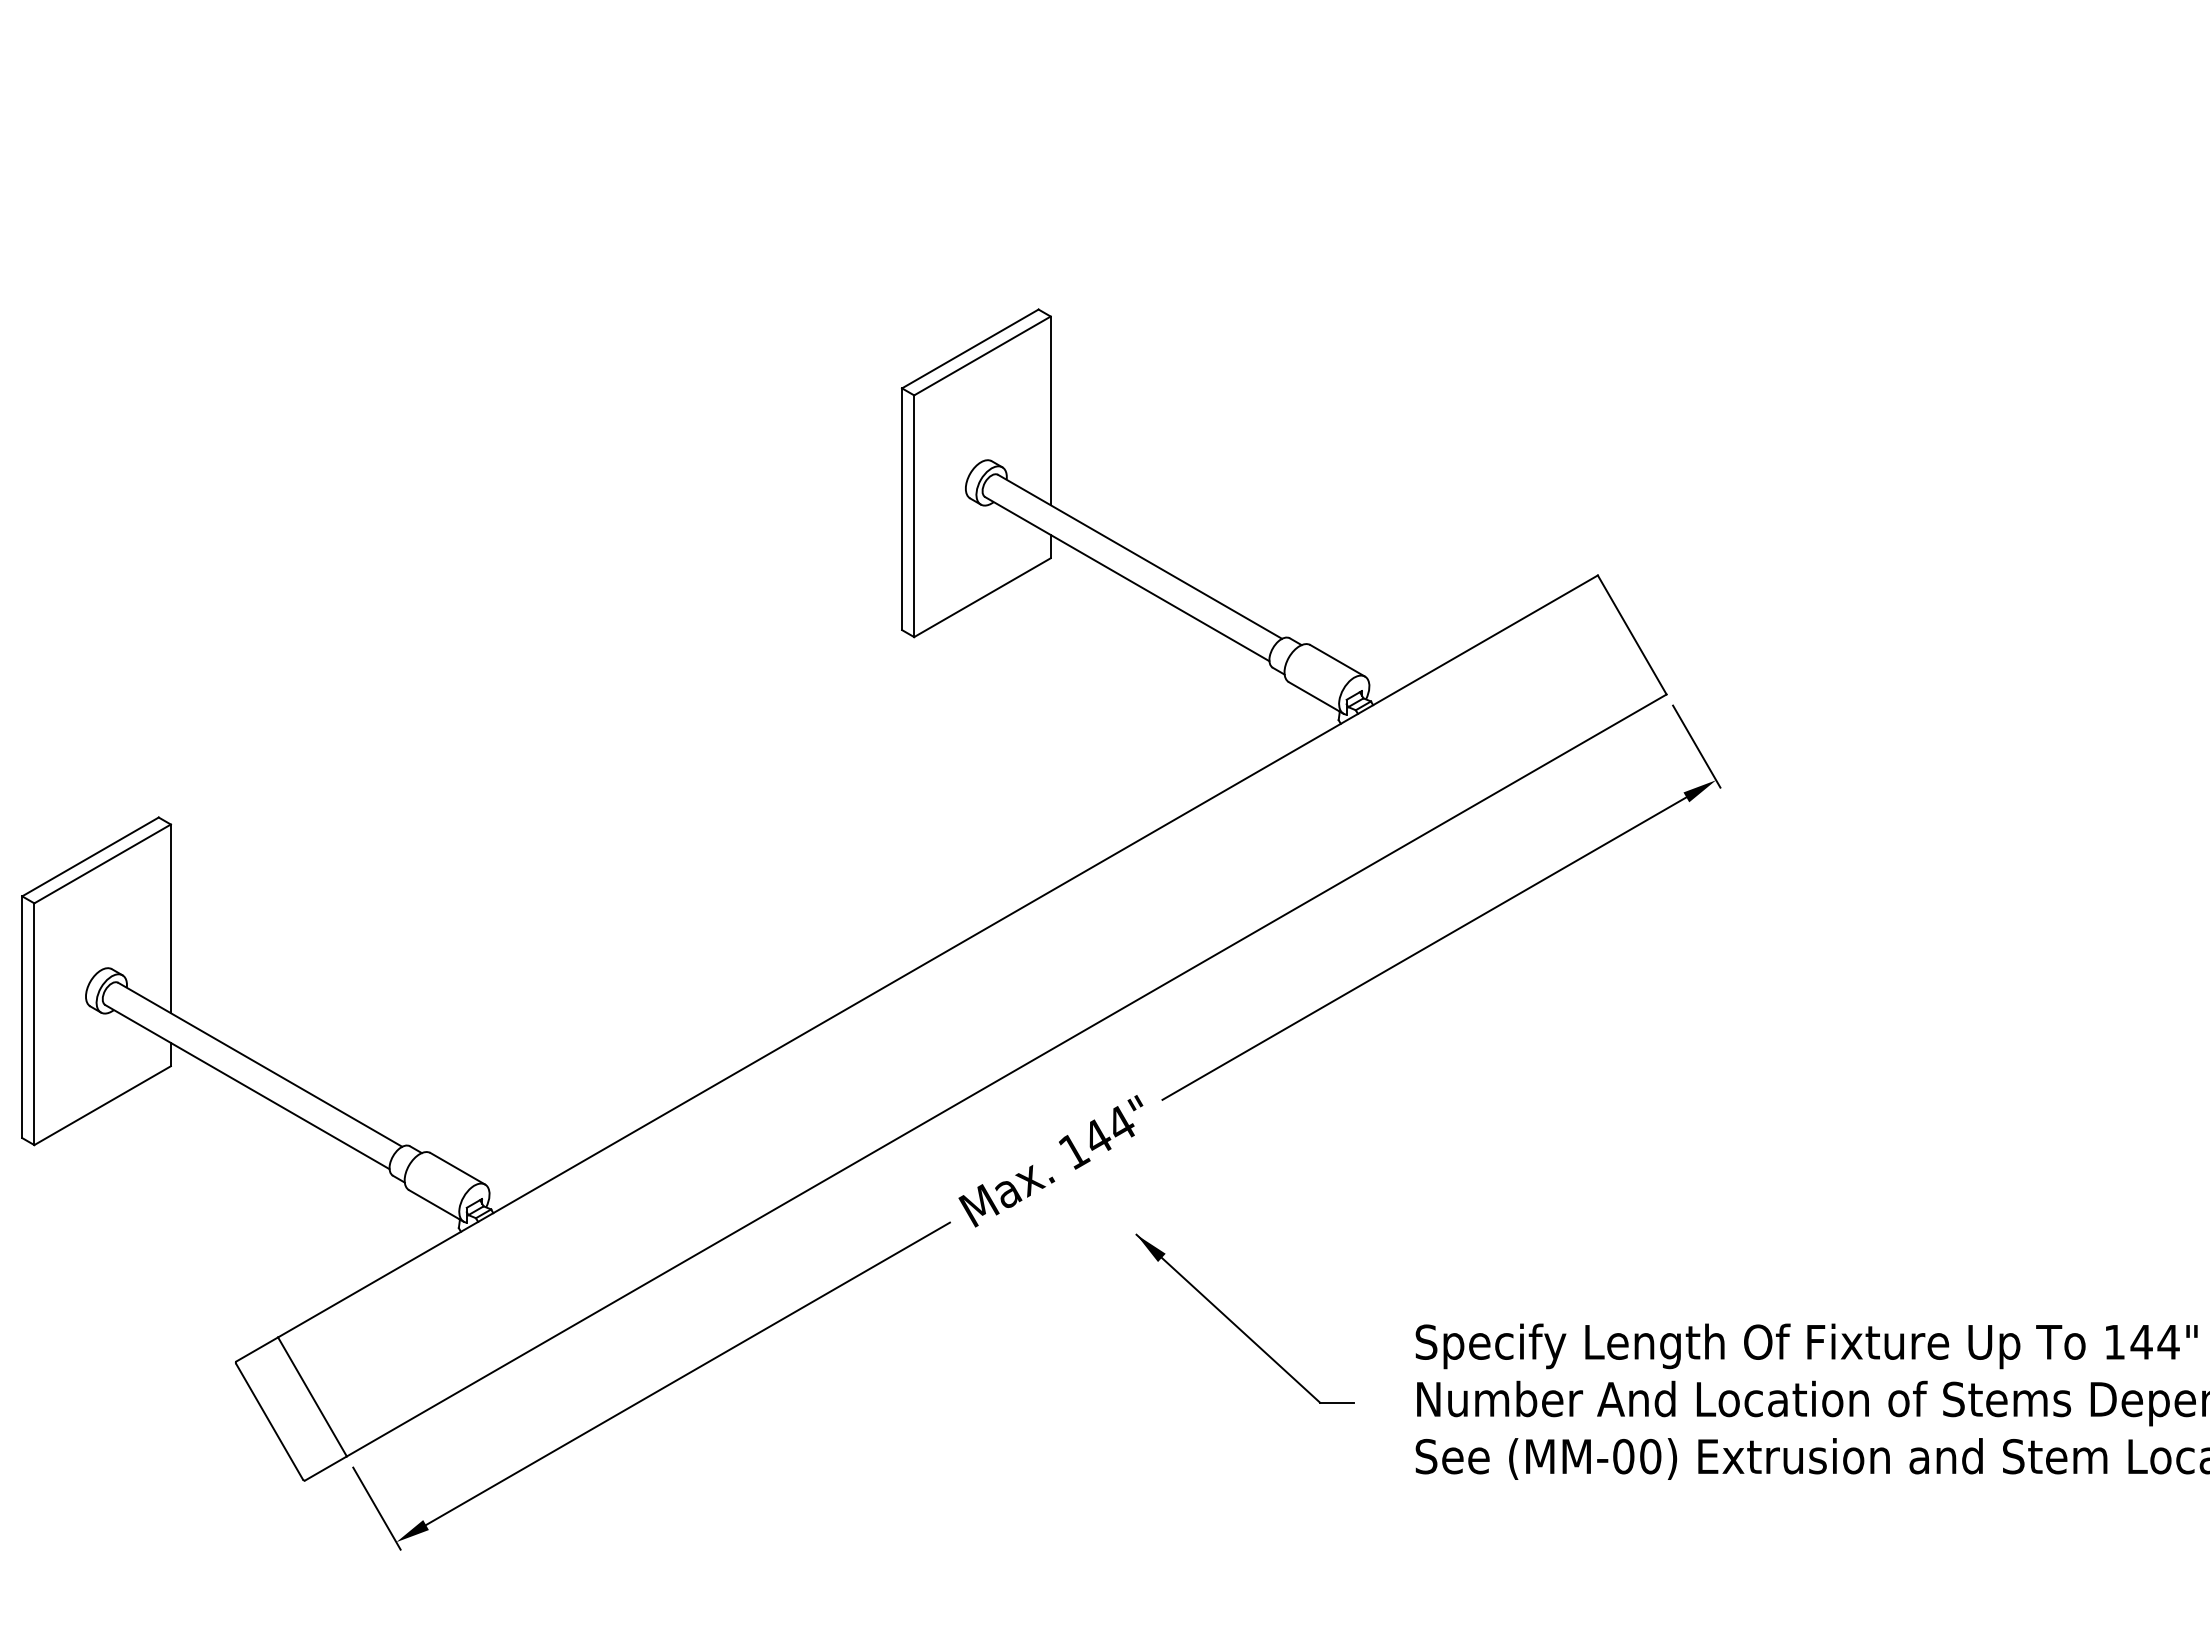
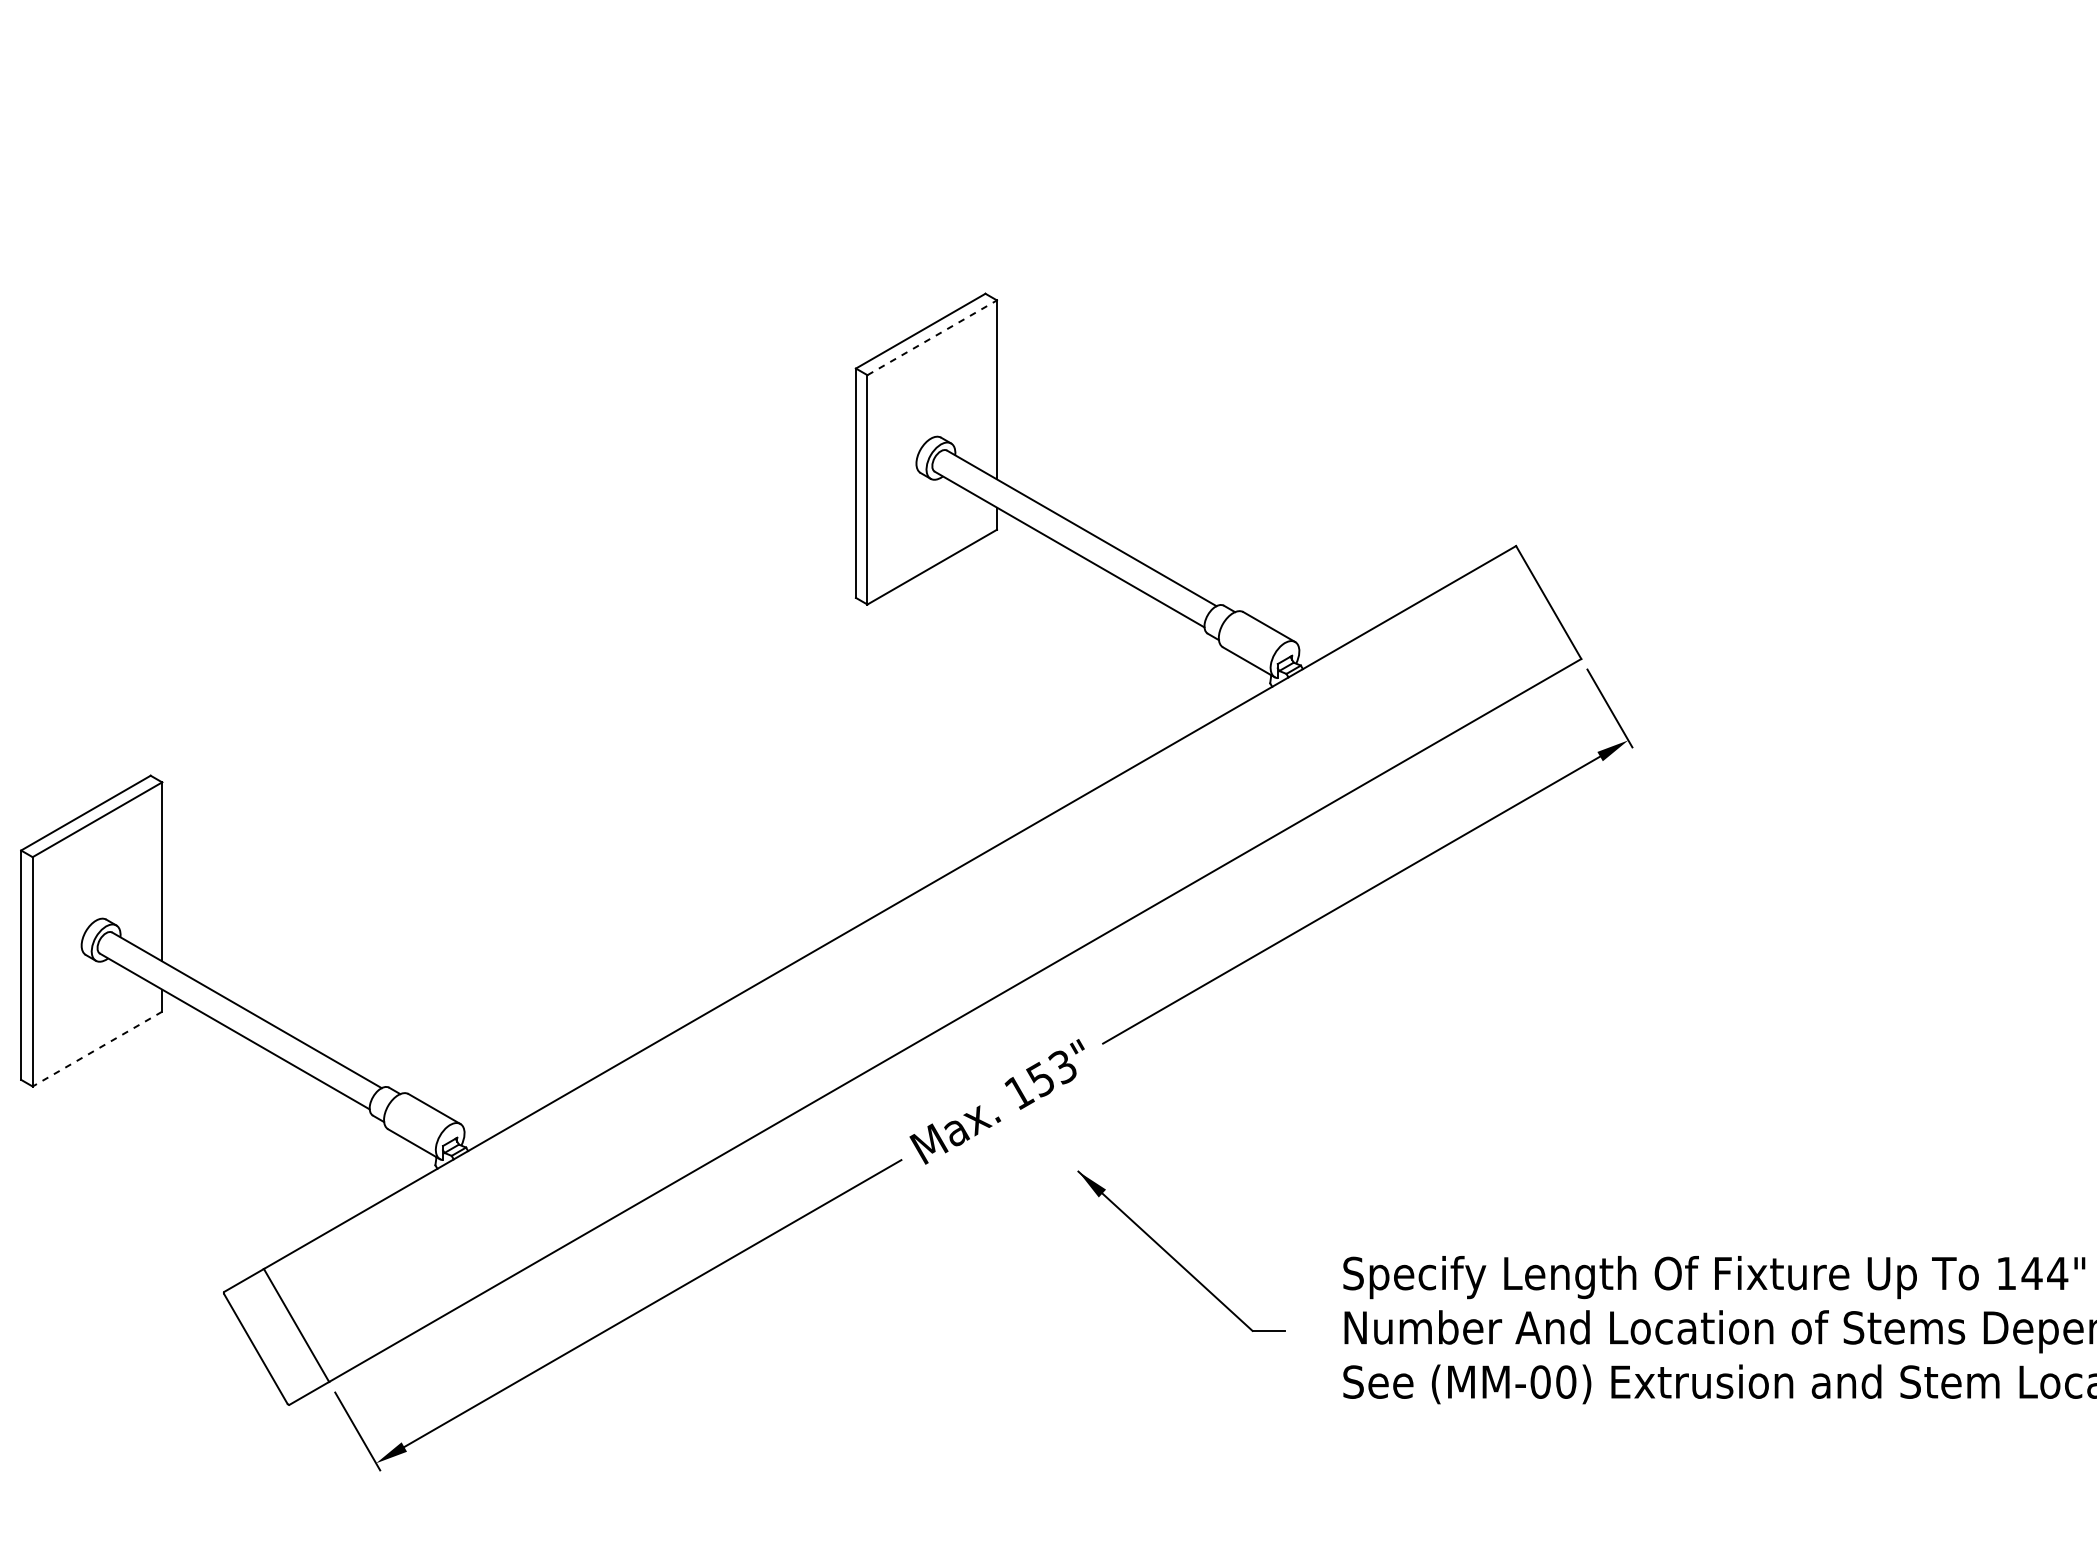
line: (982, 355) -> (932, 337), solid -> dashed
line: (102, 1105) -> (97, 1048), solid -> dashed
text: (1107, 1131) -> (1050, 1073), 144" -> 153"

